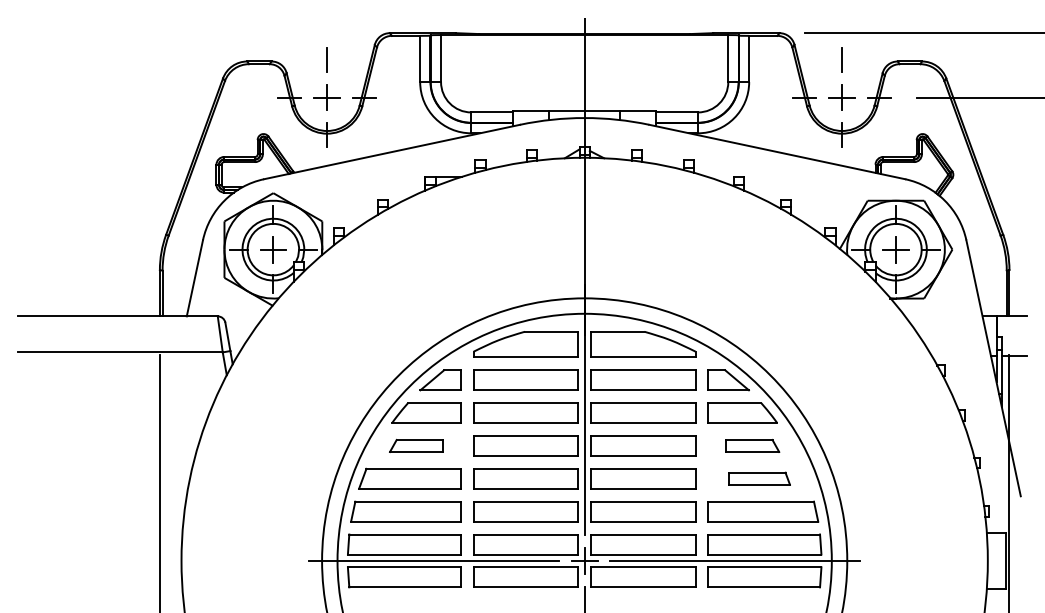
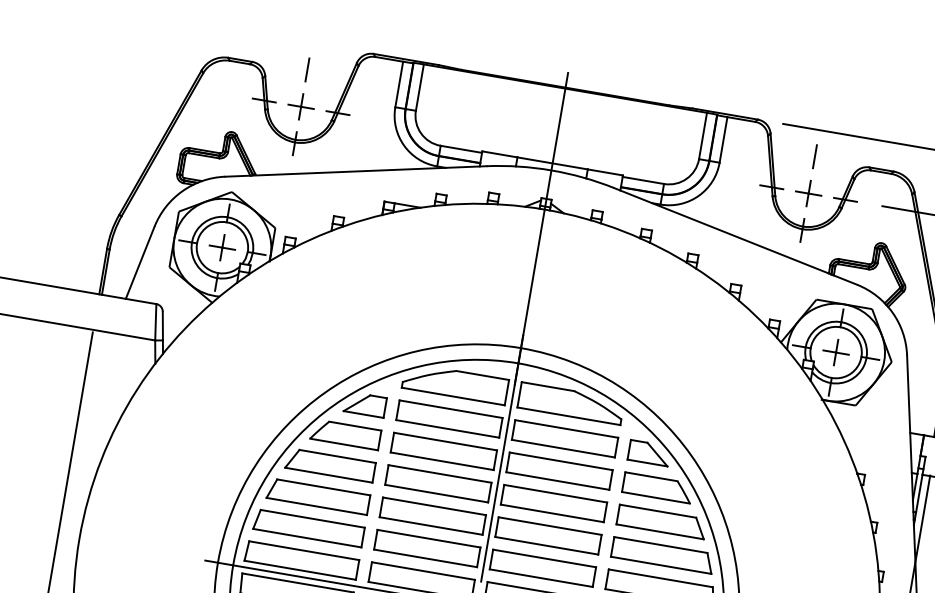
part: (416, 445) -> (330, 464), size x1.67
part: (752, 445) -> (661, 521), size x1.67
part: (759, 478) -> (663, 555), size x1.67

